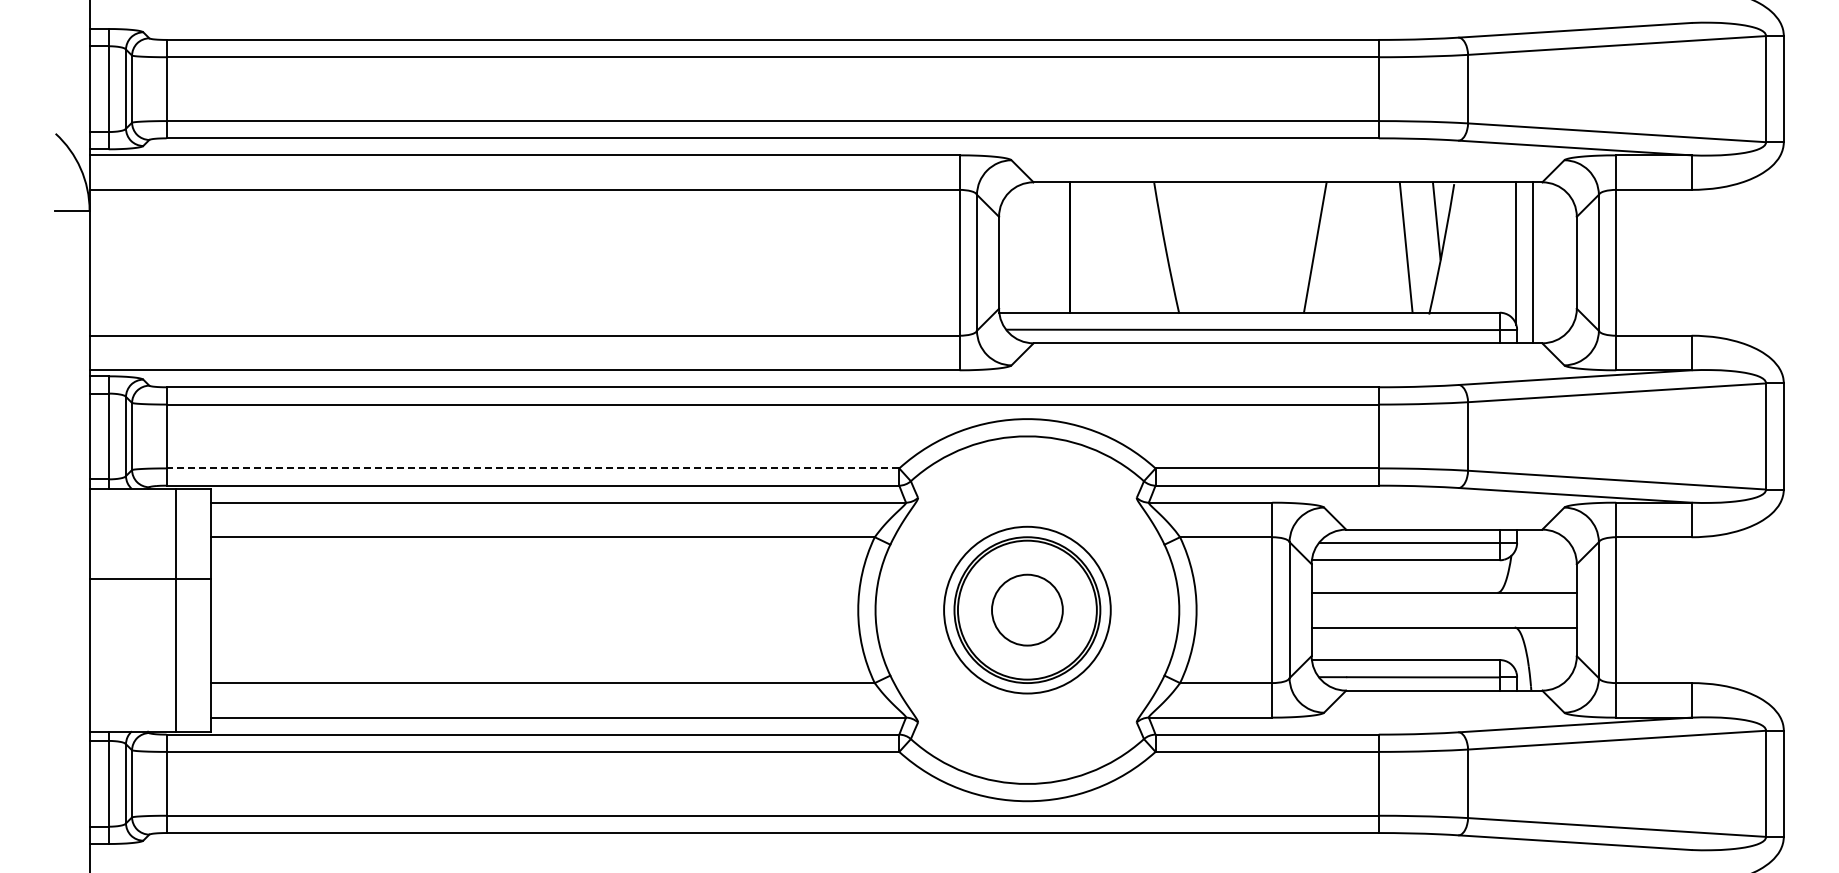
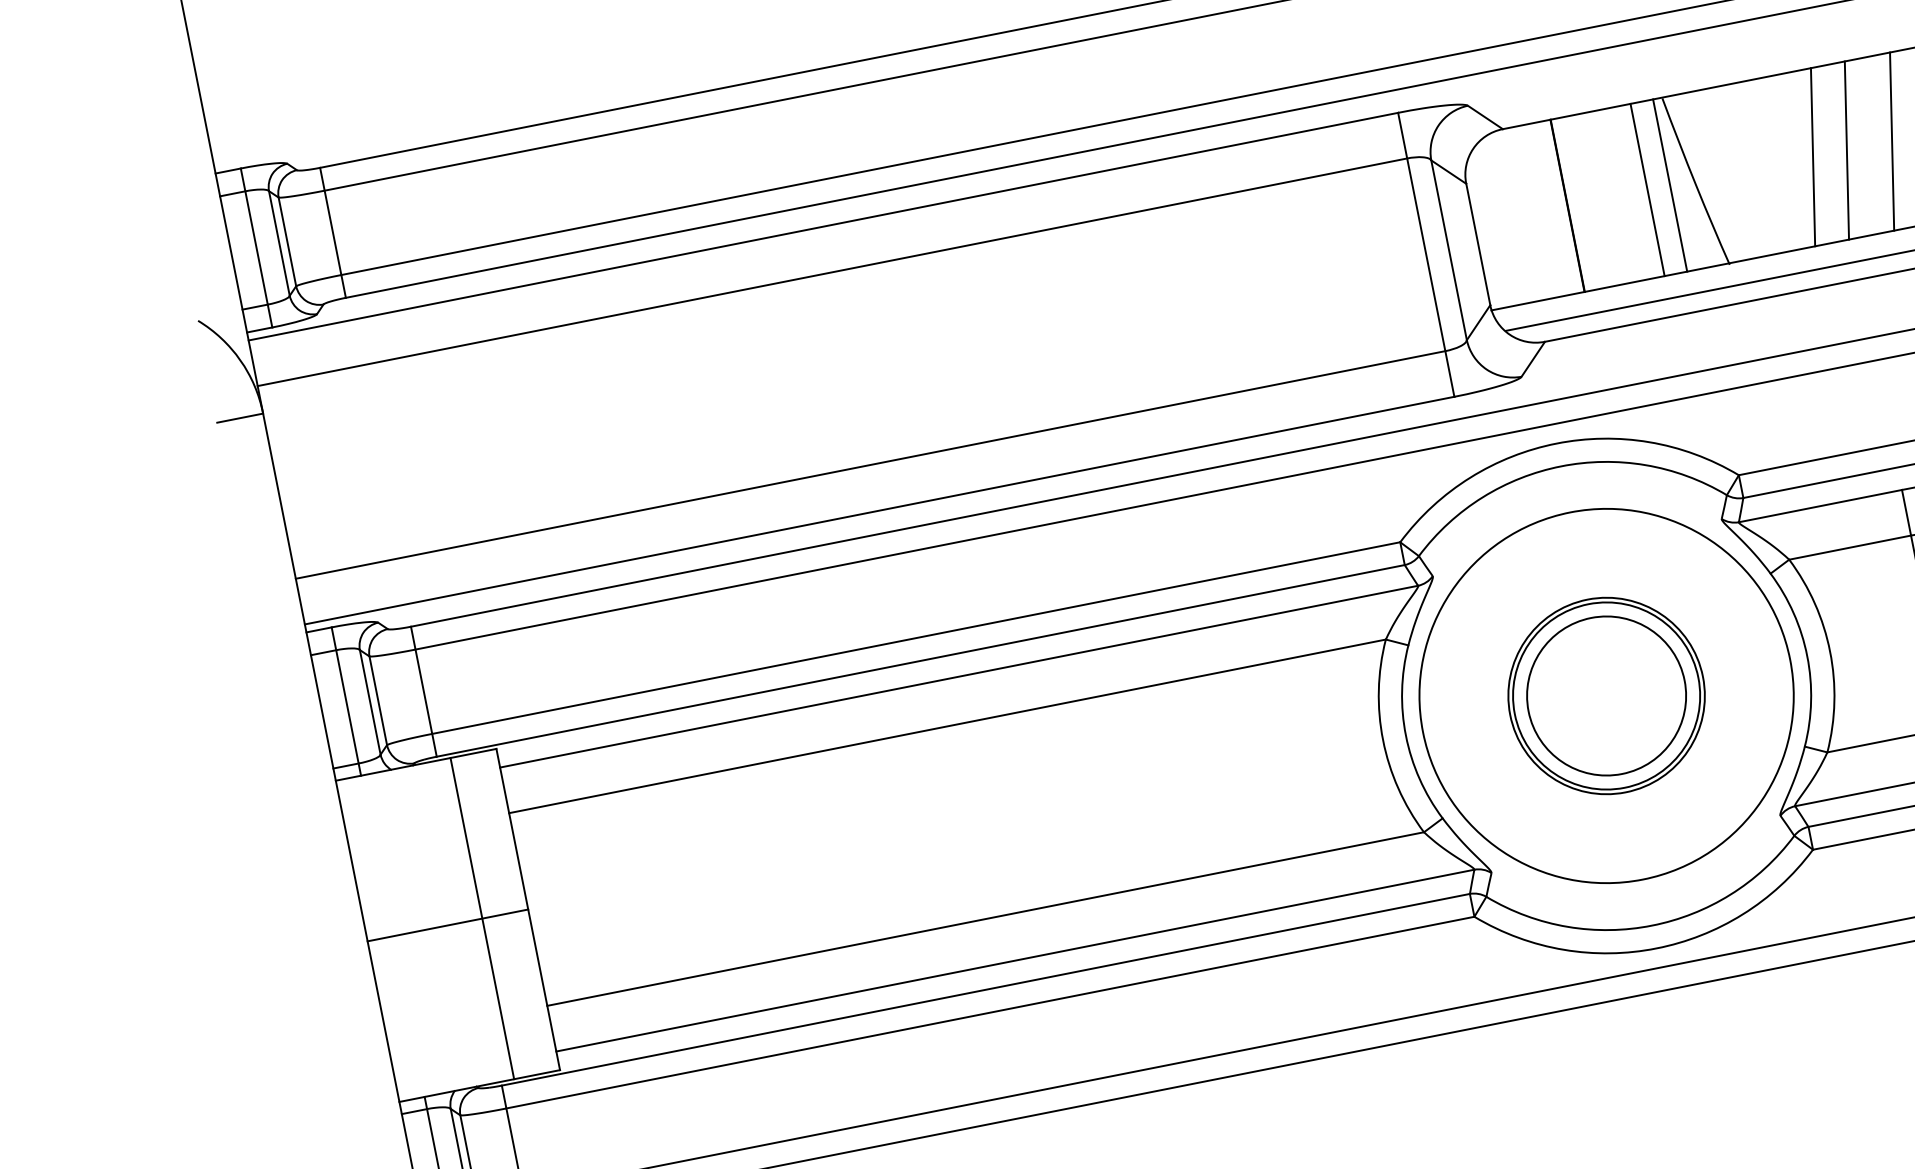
line: (1130, 247) -> (1647, 189), added
line: (1147, 247) -> (1670, 185), added
line: (1255, 247) -> (1813, 157), added
line: (1280, 247) -> (1846, 150), added
line: (532, 468) -> (915, 638), dashed -> solid
line: (150, 579) -> (448, 925), moved
circle: (1027, 610) -> (1606, 696), size x1.67
circle: (1027, 610) -> (1606, 696), size x1.67

